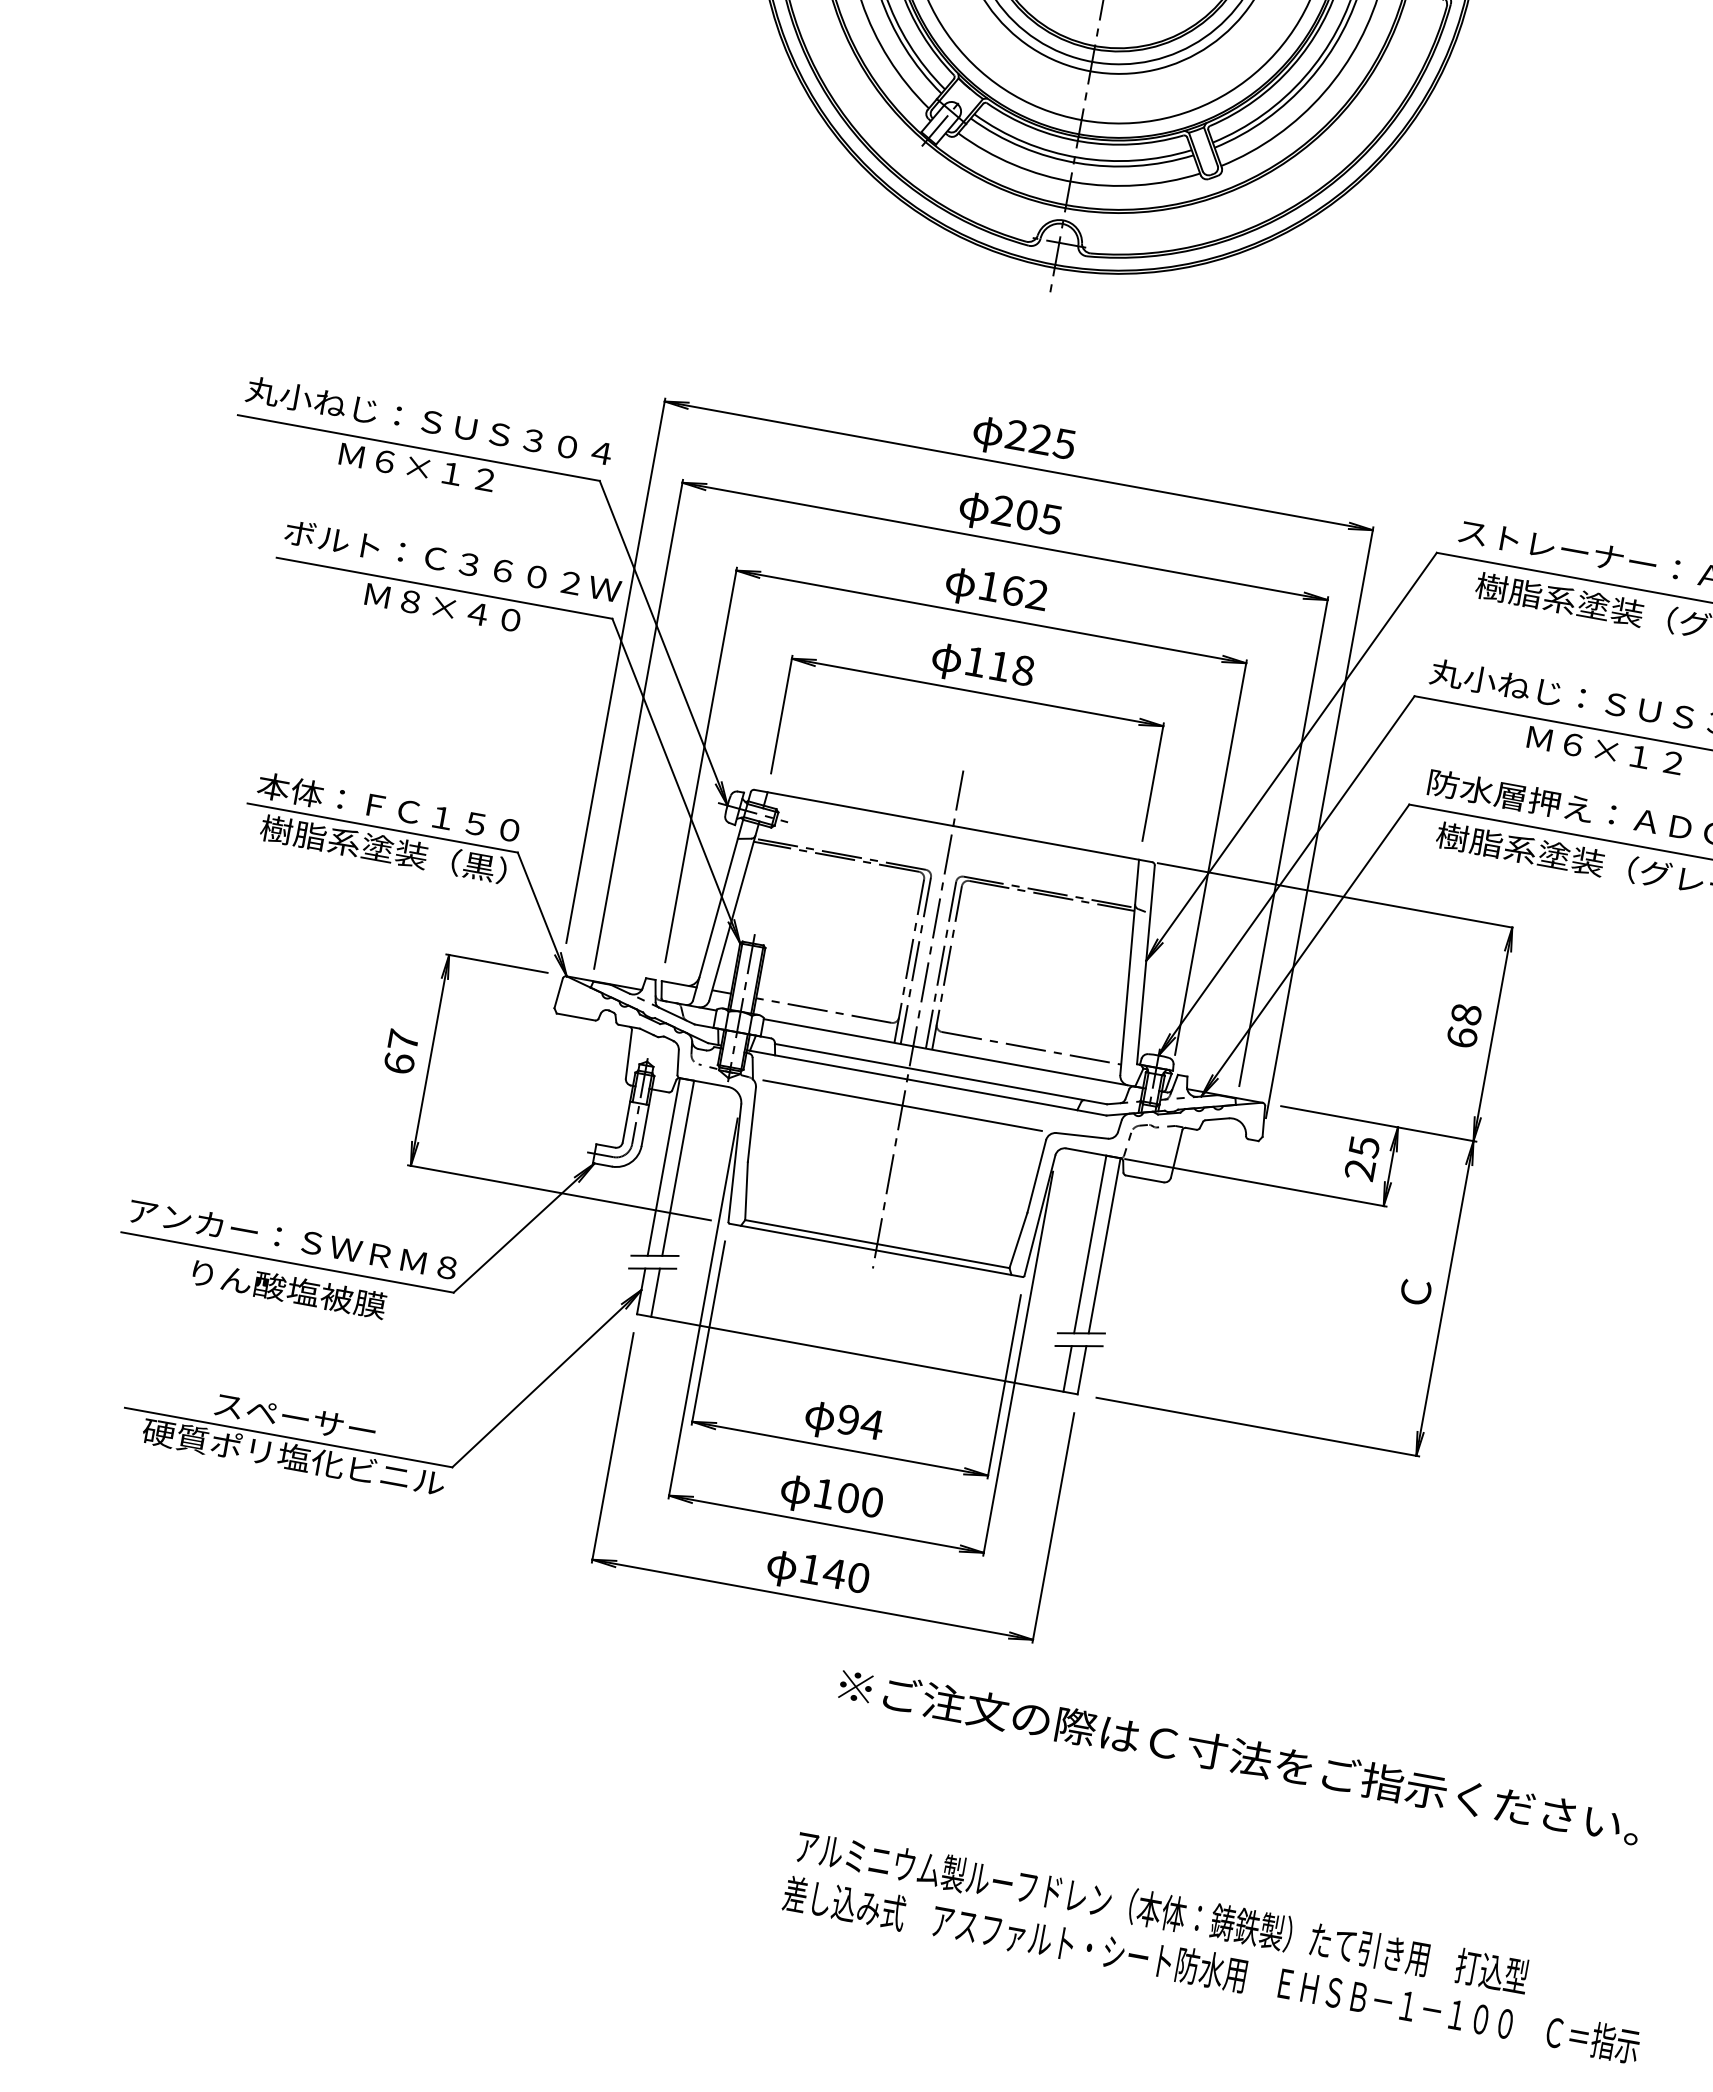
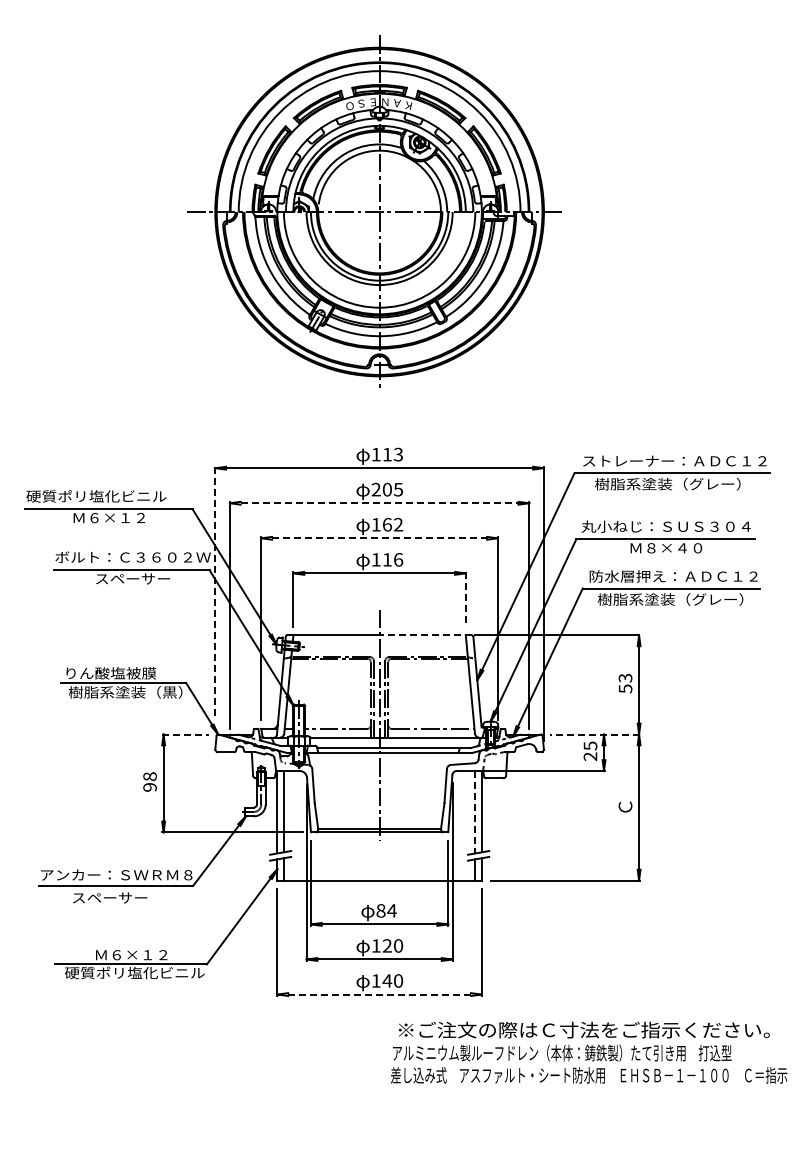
text: (427, 421) -> (110, 496), 丸小ねじ：ＳＵＳ３０４ -> 硬質ポリ塩化ビニル
text: (1038, 439) -> (386, 454), 225 -> 113
line: (1004, 541) -> (379, 503), solid -> dashed
text: (445, 607) -> (133, 578), Ｍ８×４０ -> スペーサー
line: (993, 617) -> (380, 538), solid -> dashed
text: (1023, 669) -> (398, 559), 118 -> 116
line: (616, 671) -> (215, 593), solid -> dashed
text: (1622, 754) -> (674, 548), Ｍ６×１２ -> Ｍ８×４０
line: (1152, 782) -> (465, 599), solid -> dashed
text: (388, 808) -> (124, 673), 本体：ＦＣ１５０ -> りん酸塩被膜
line: (1052, 844) -> (425, 635), solid -> dashed
line: (498, 963) -> (186, 734), solid -> dashed
text: (1464, 1025) -> (625, 683), 68 -> 53
text: (400, 1050) -> (149, 781), 67 -> 98
line: (902, 1106) -> (379, 765), removed
line: (1377, 1123) -> (594, 734), solid -> dashed
line: (1090, 1245) -> (475, 812), solid -> dashed
text: (288, 1288) -> (118, 897), りん酸塩被膜 -> スペーサー
text: (296, 1416) -> (132, 954), スペーサー -> Ｍ６×１２
text: (847, 1419) -> (380, 910), 94 -> 84
text: (846, 1496) -> (386, 945), 100 -> 120
line: (814, 1599) -> (380, 994), solid -> dashed
text: (1217, 1944) -> (589, 1063), moved

